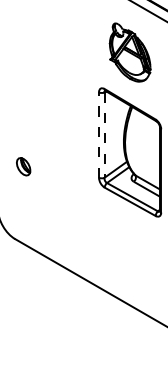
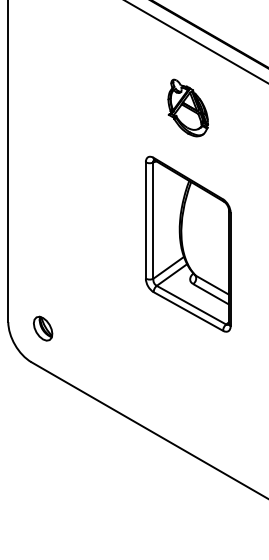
part: (129, 52) -> (187, 107), size x0.71
line: (98, 135) -> (145, 220), dashed -> solid
line: (104, 135) -> (153, 221), dashed -> solid
part: (23, 166) -> (43, 328), moved

